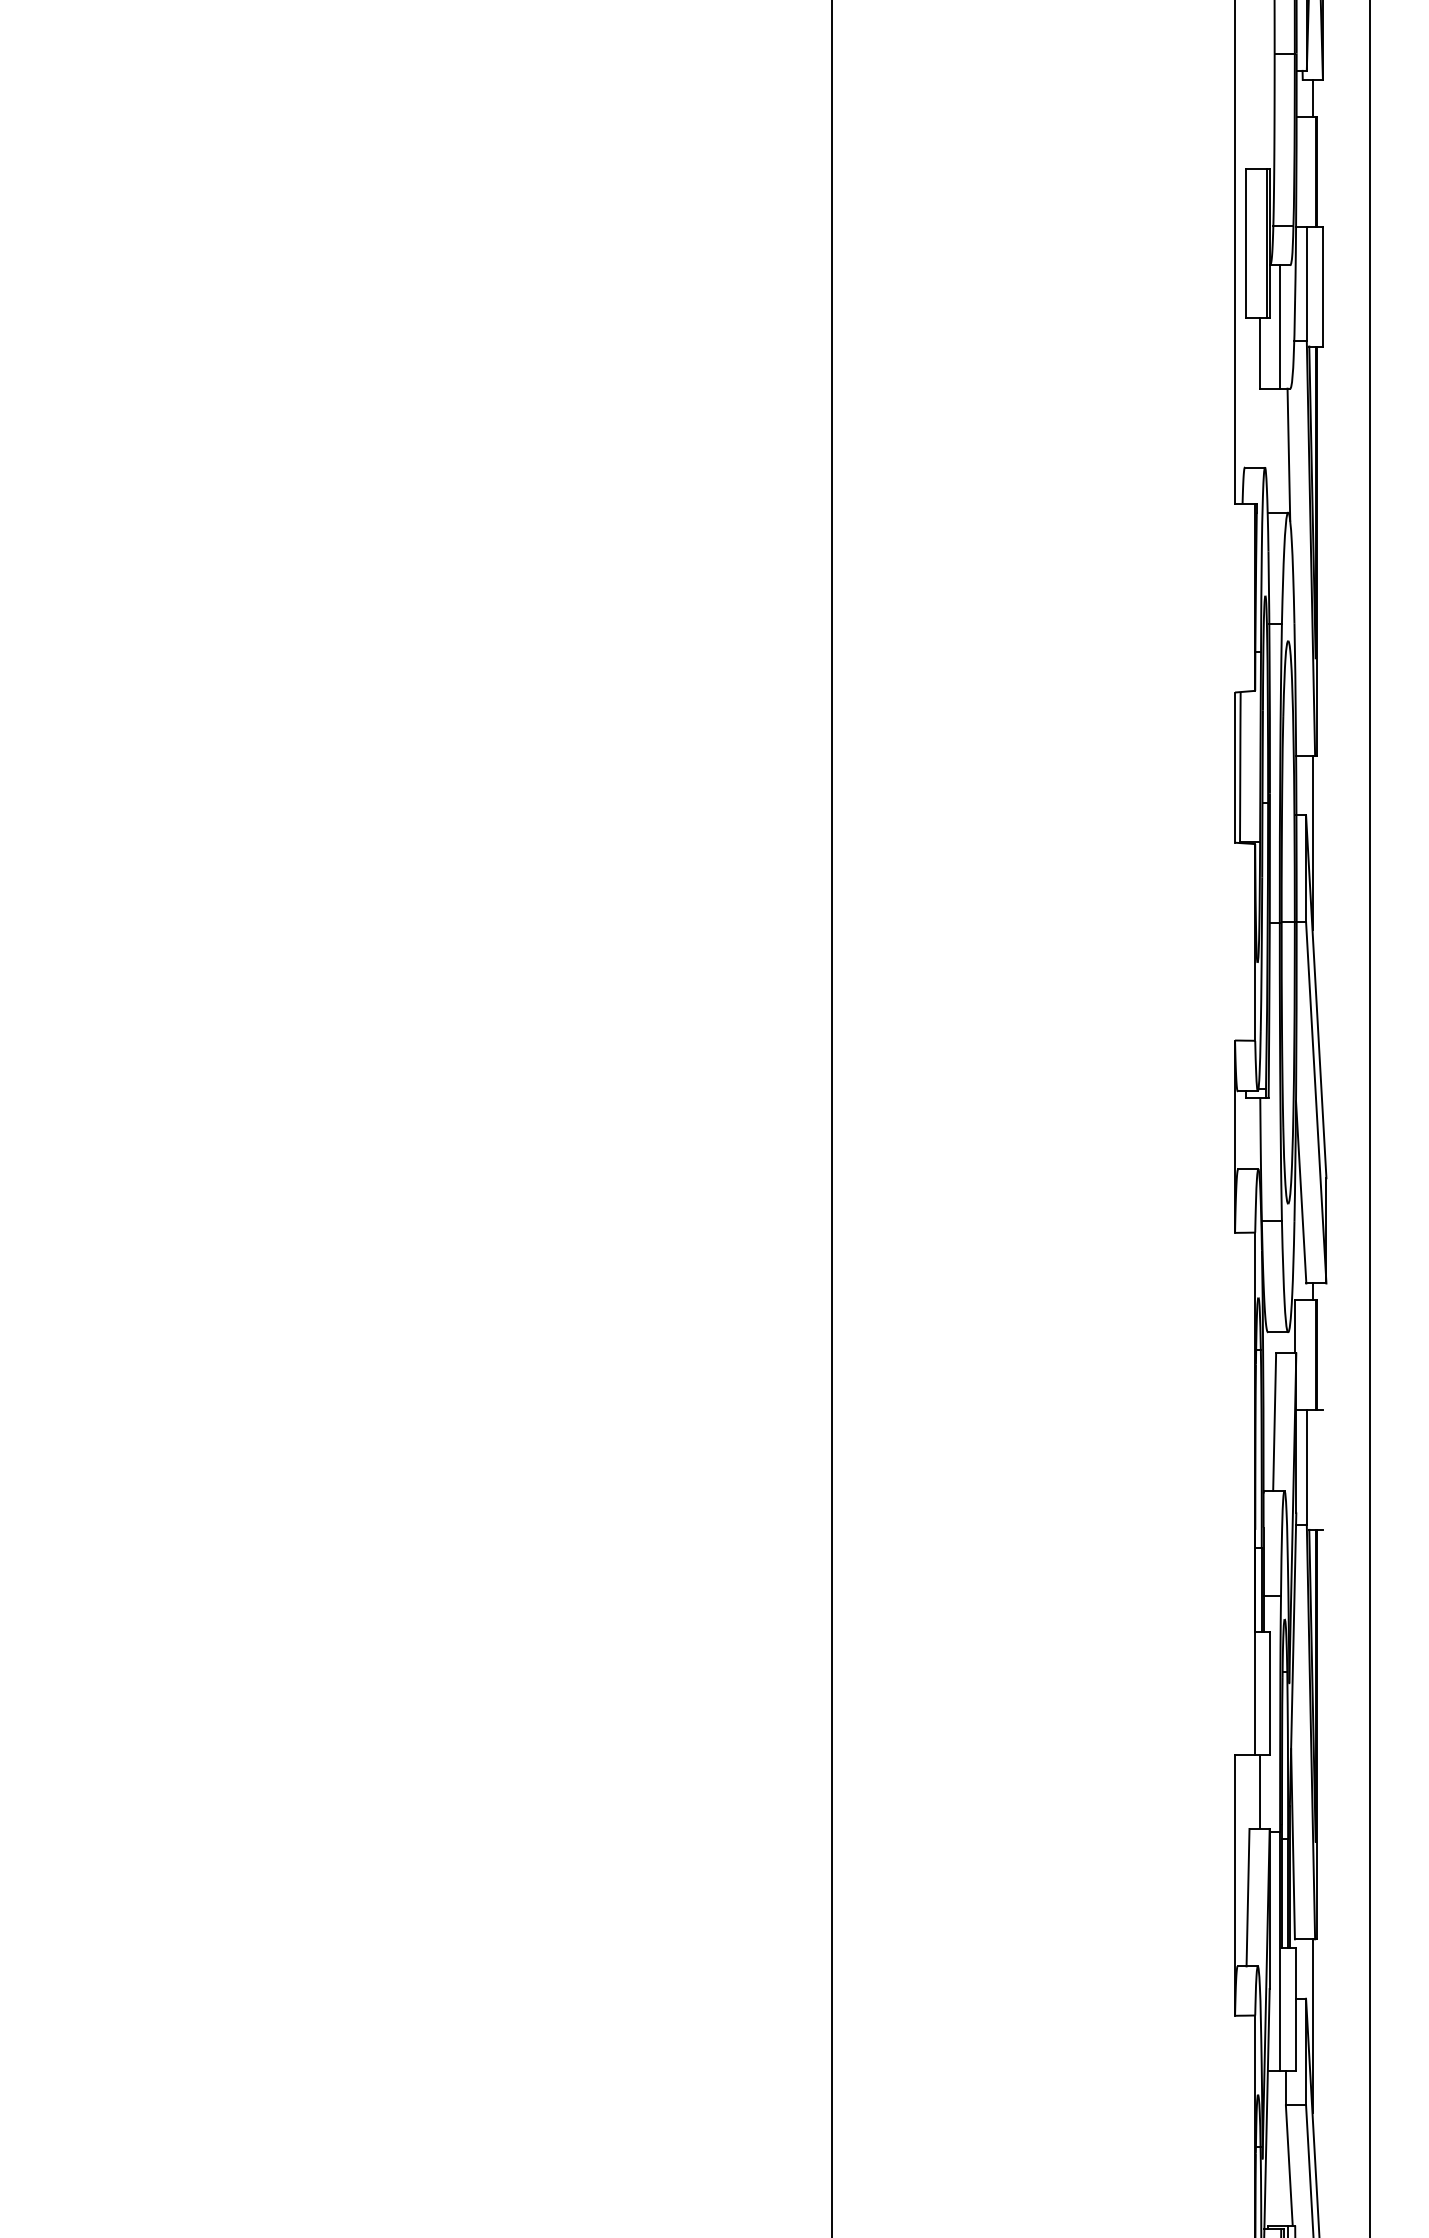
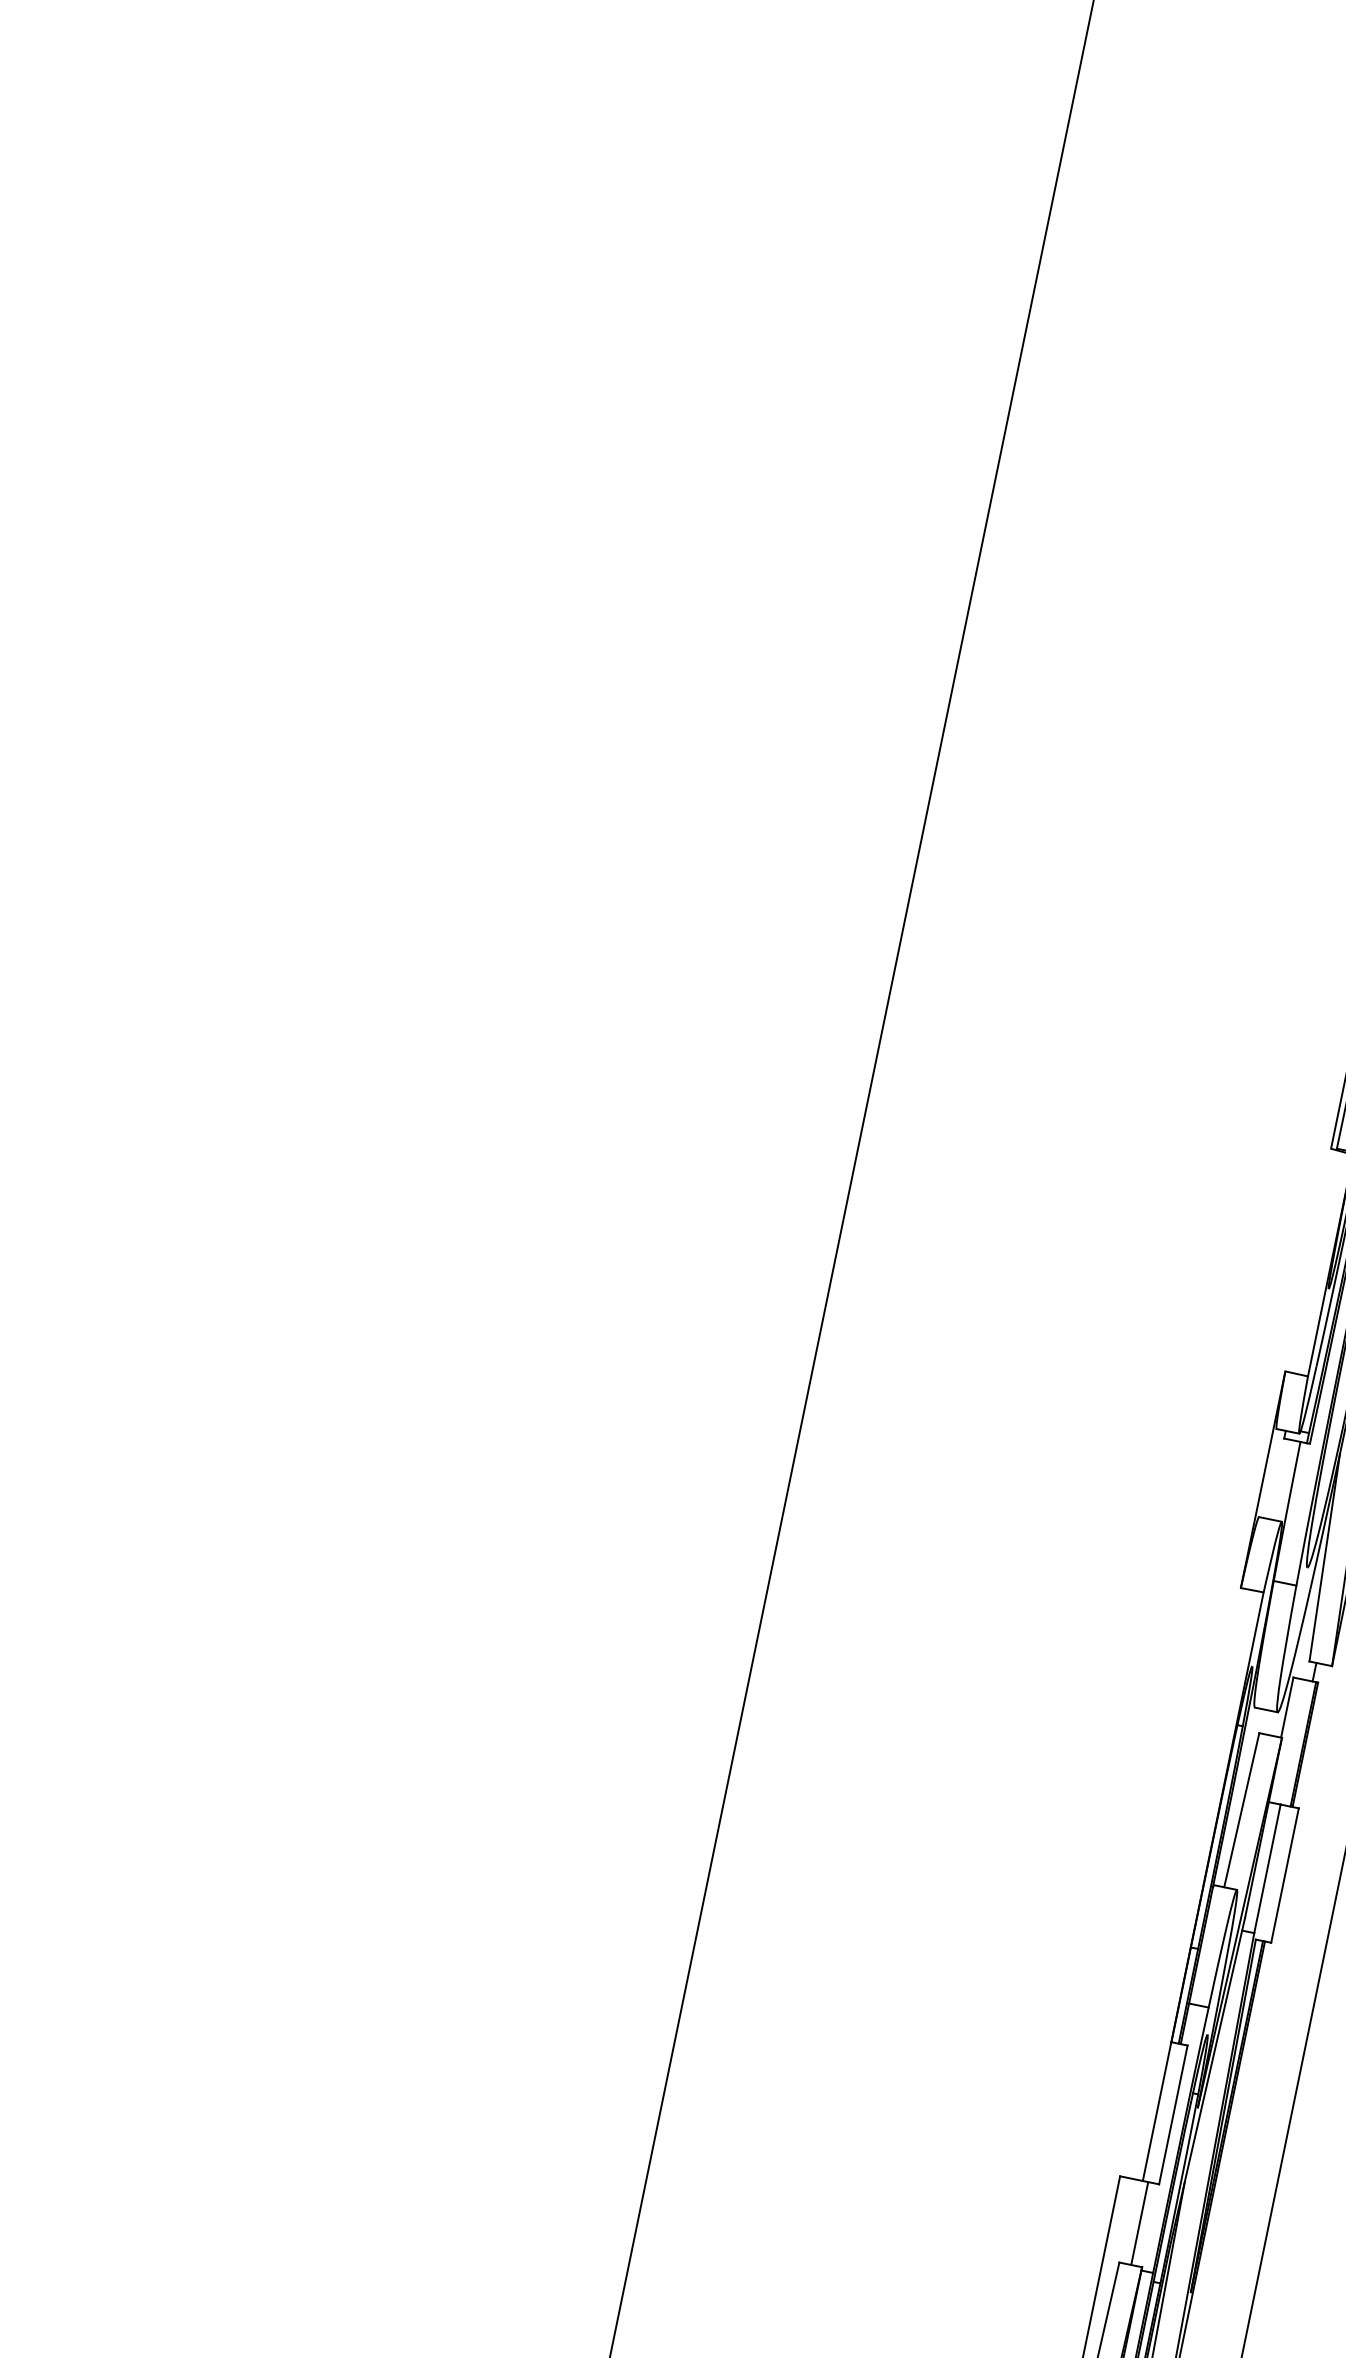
line: (1322, 1469) -> (1284, 1874), added

